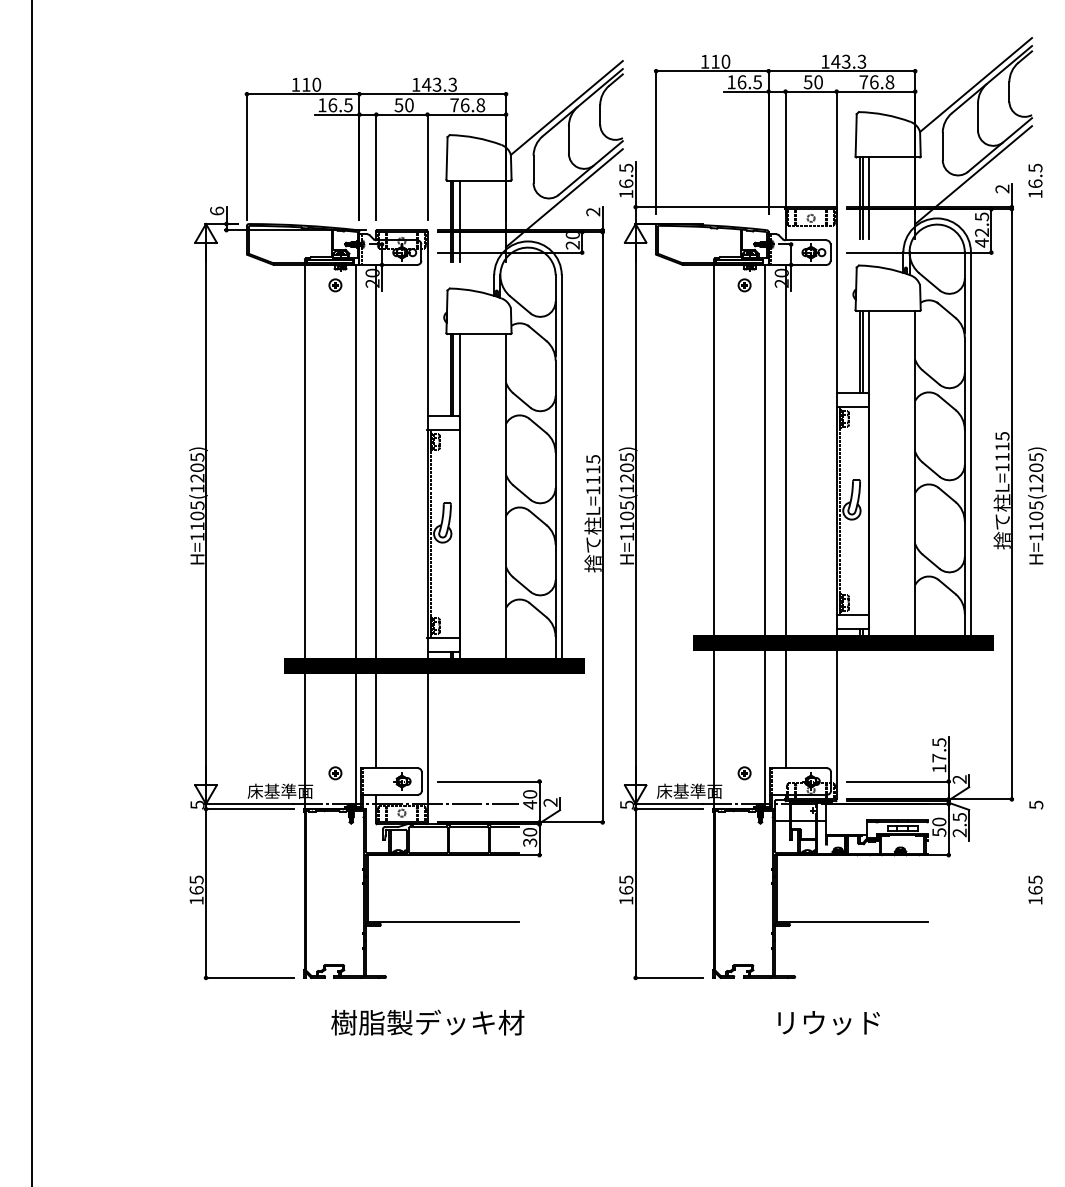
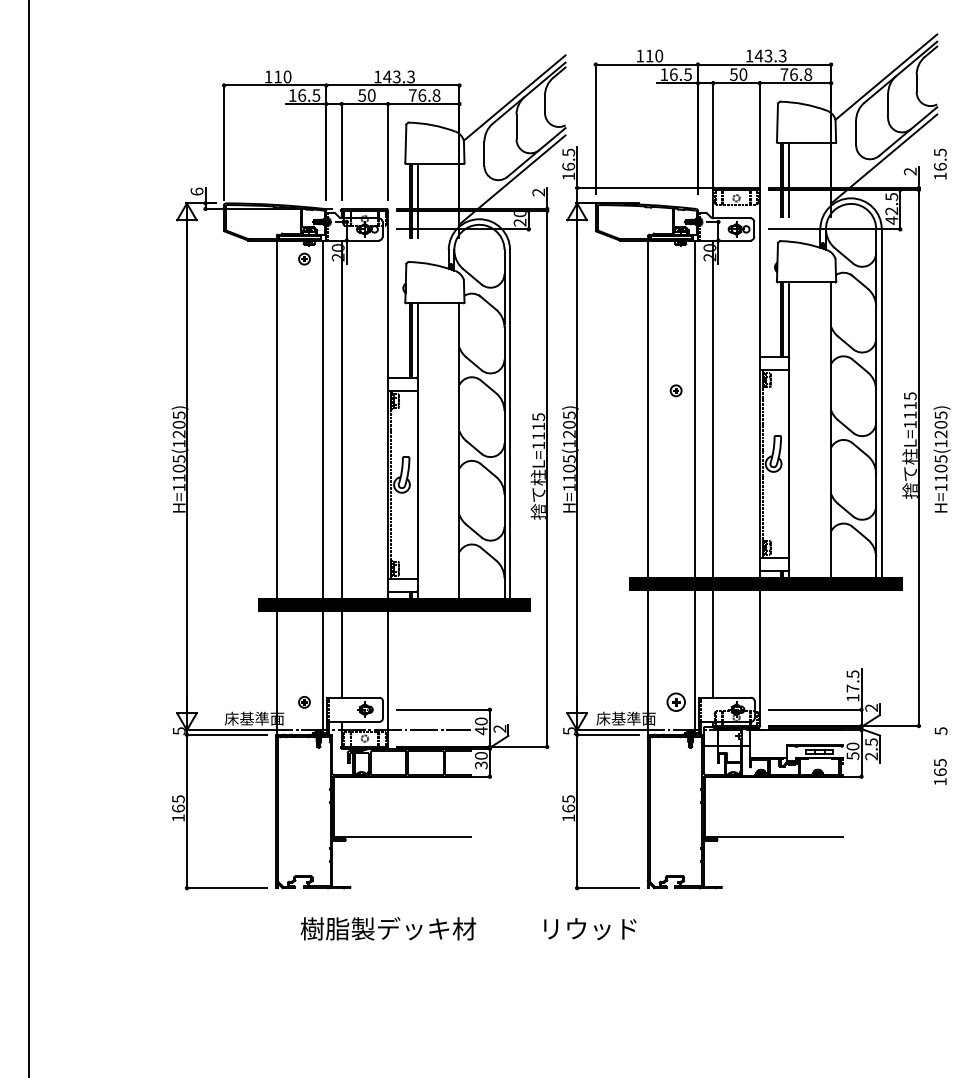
part: (744, 285) -> (676, 390), moved
part: (744, 773) -> (676, 702), size x1.6
text: (1035, 889) -> (940, 771), moved
text: (828, 1023) -> (589, 929), moved

